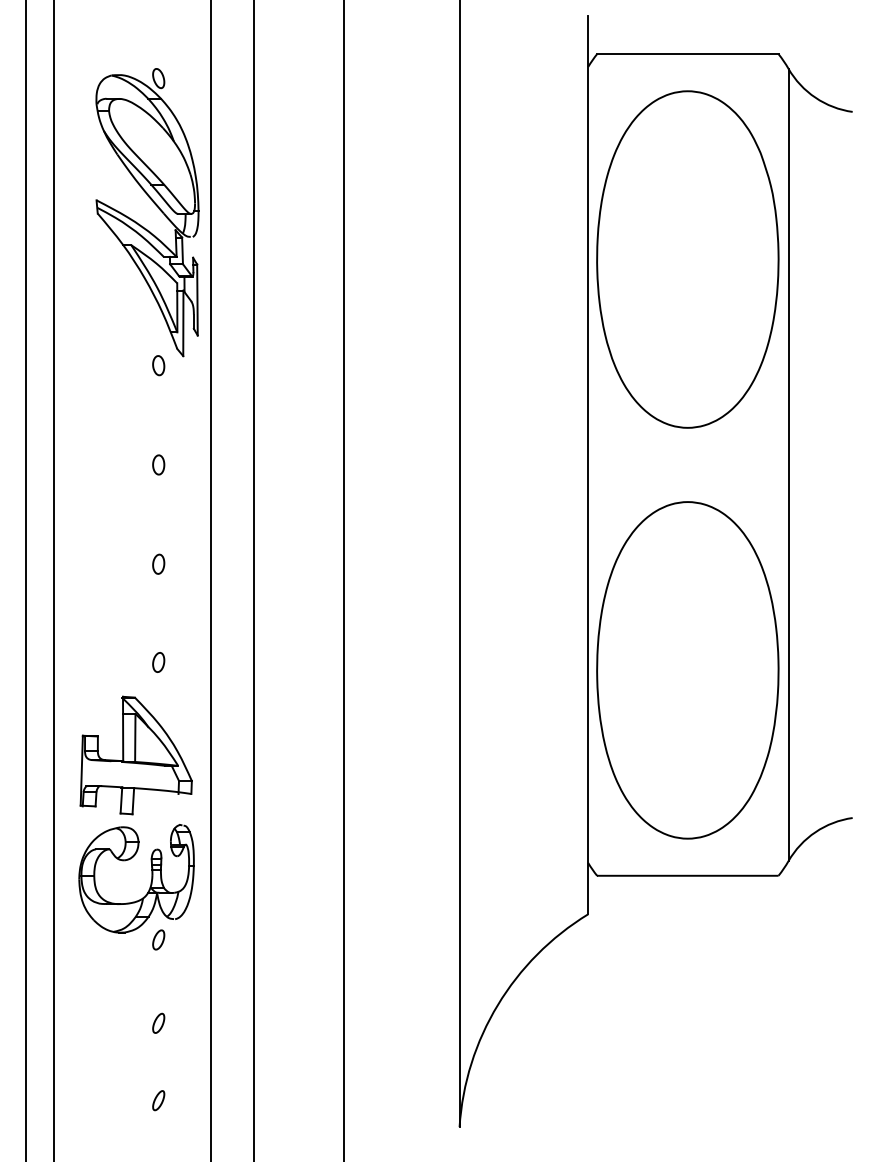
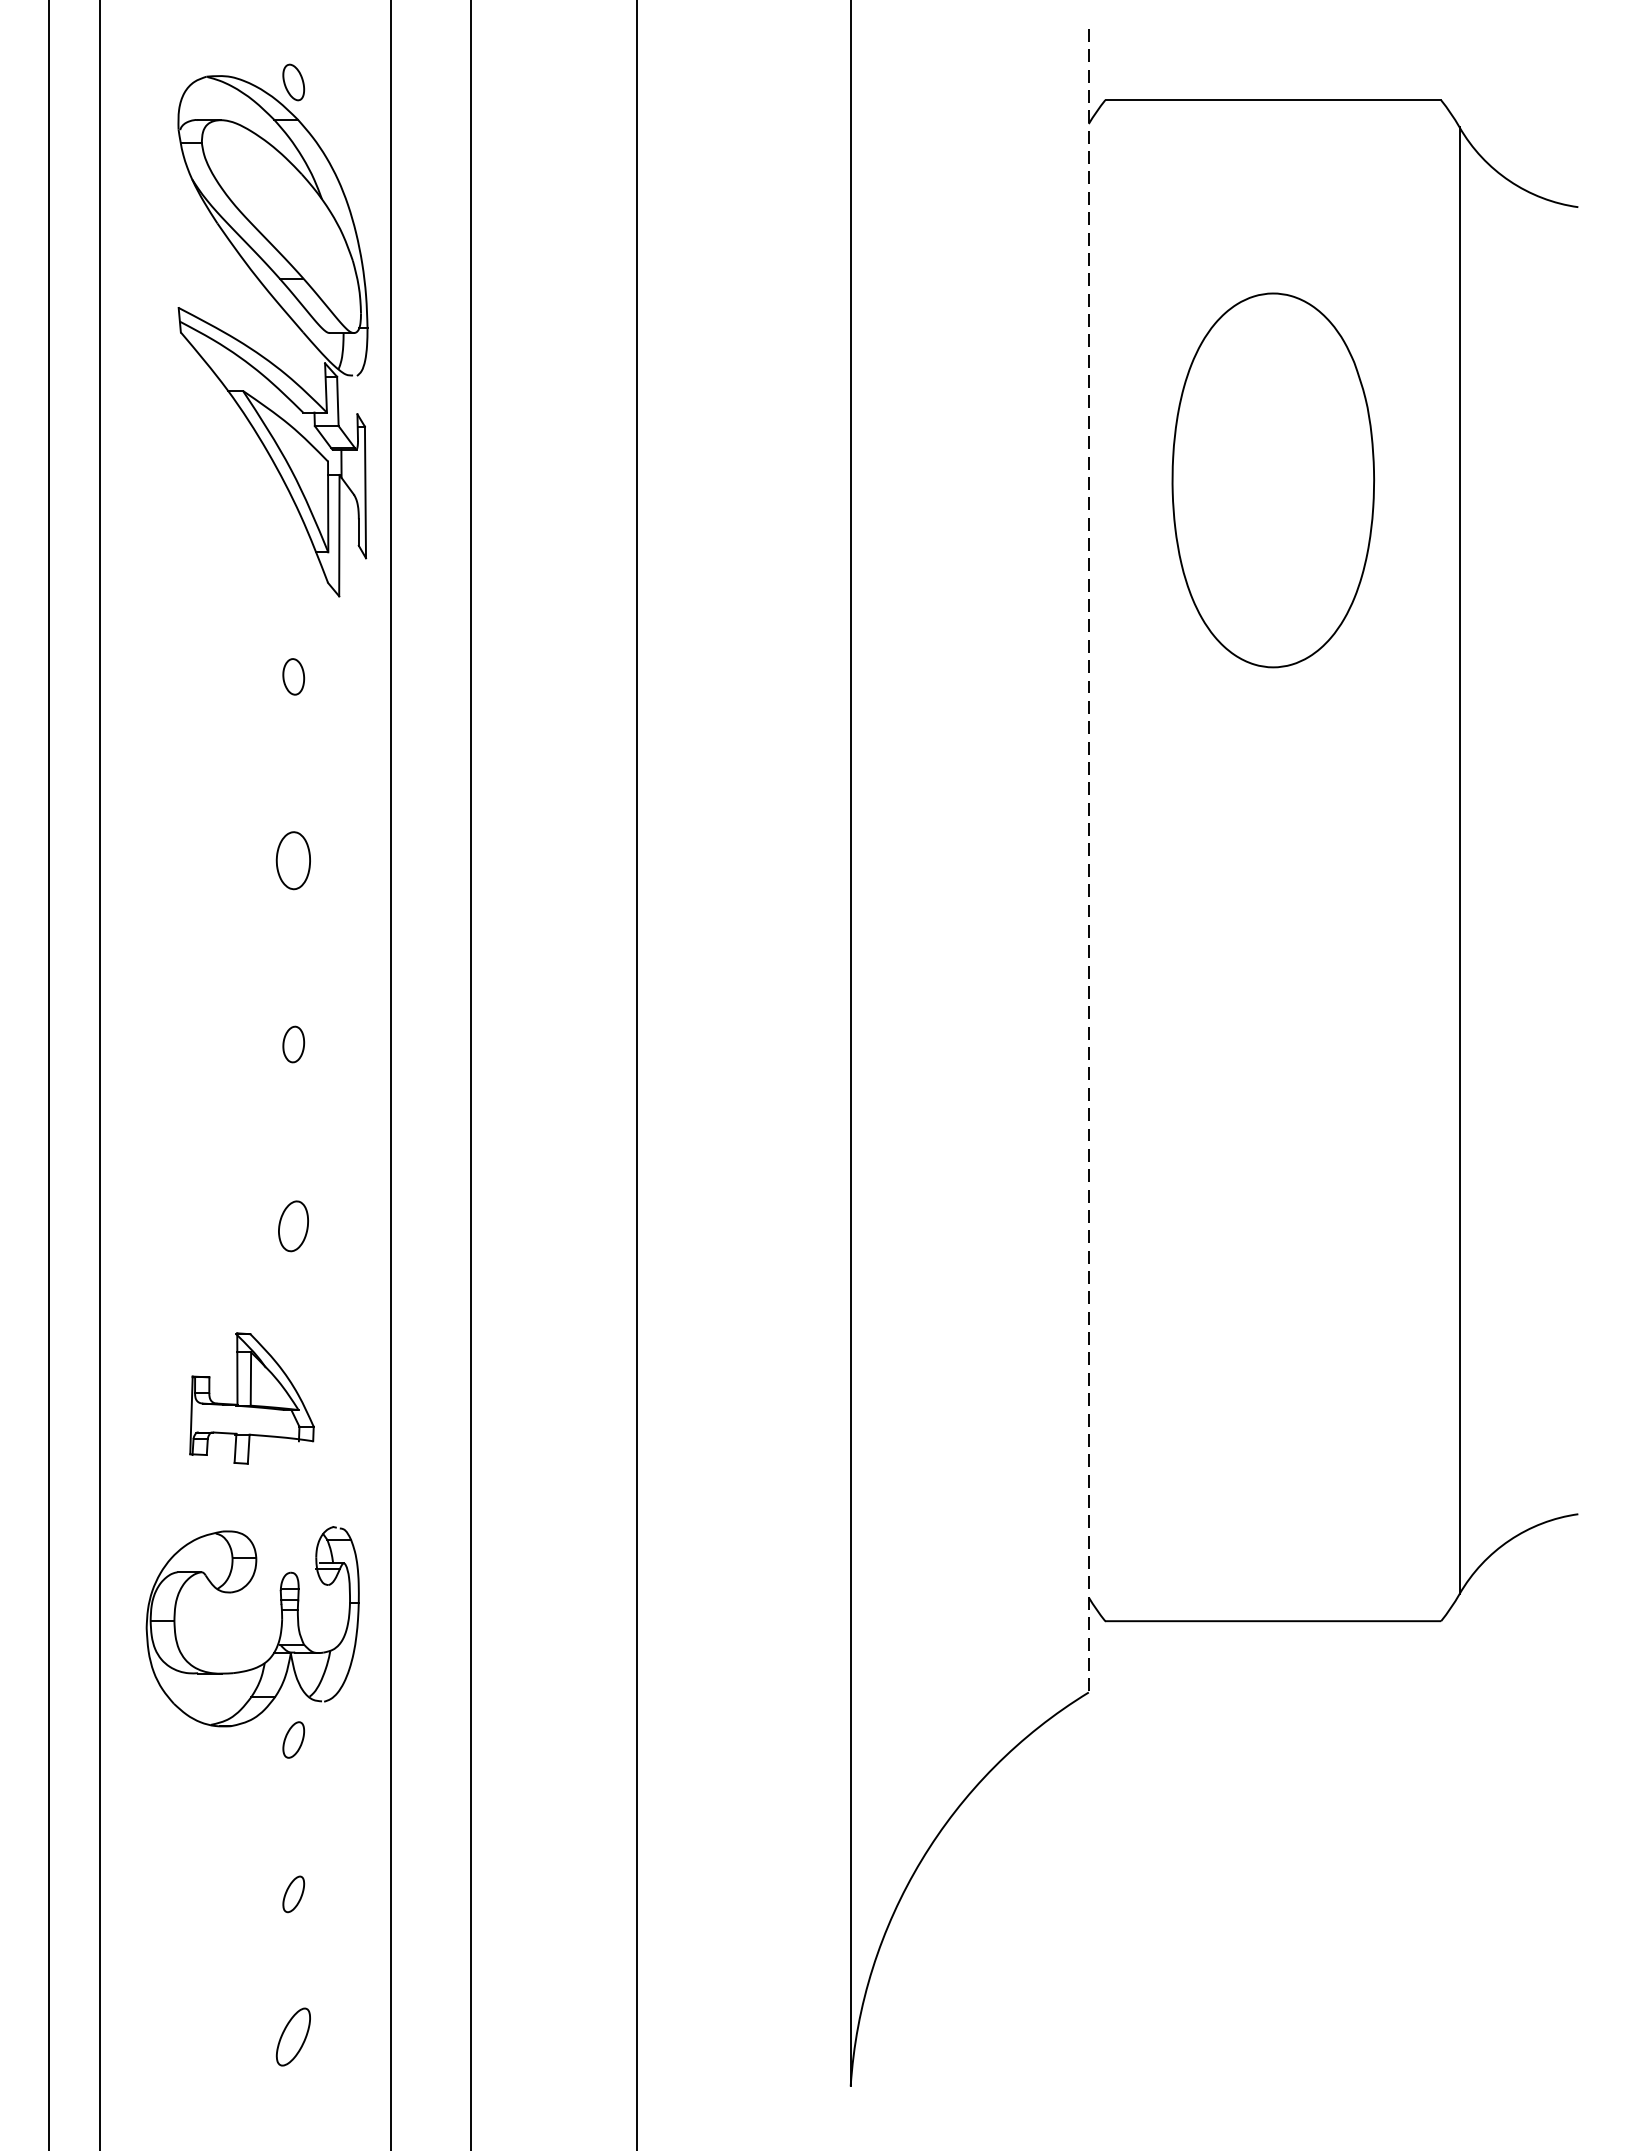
part: (154, 204) -> (285, 315), moved
part: (687, 259) -> (1272, 480), size x0.6
part: (158, 464) -> (293, 859), size x1.6
line: (588, 465) -> (1089, 861), solid -> dashed
part: (158, 662) -> (293, 1226), size x1.4
part: (687, 670) -> (1272, 1241), removed
part: (135, 755) -> (250, 1398), size x0.6
part: (158, 1100) -> (293, 2037), size x1.6

